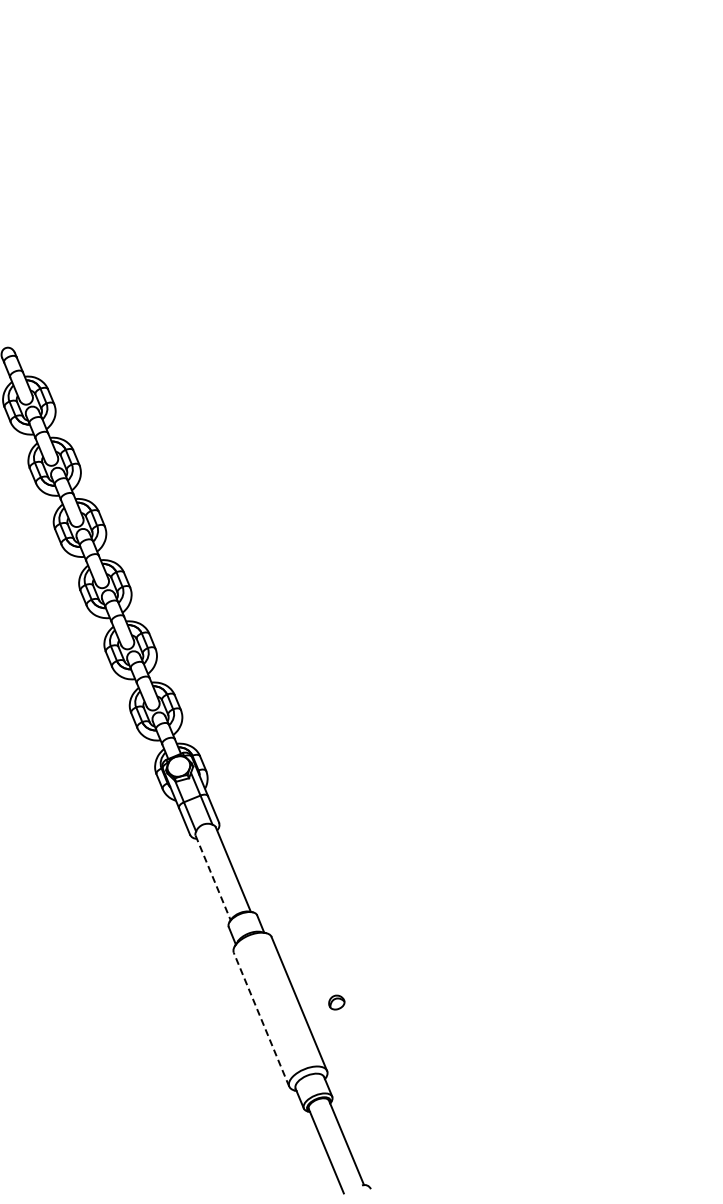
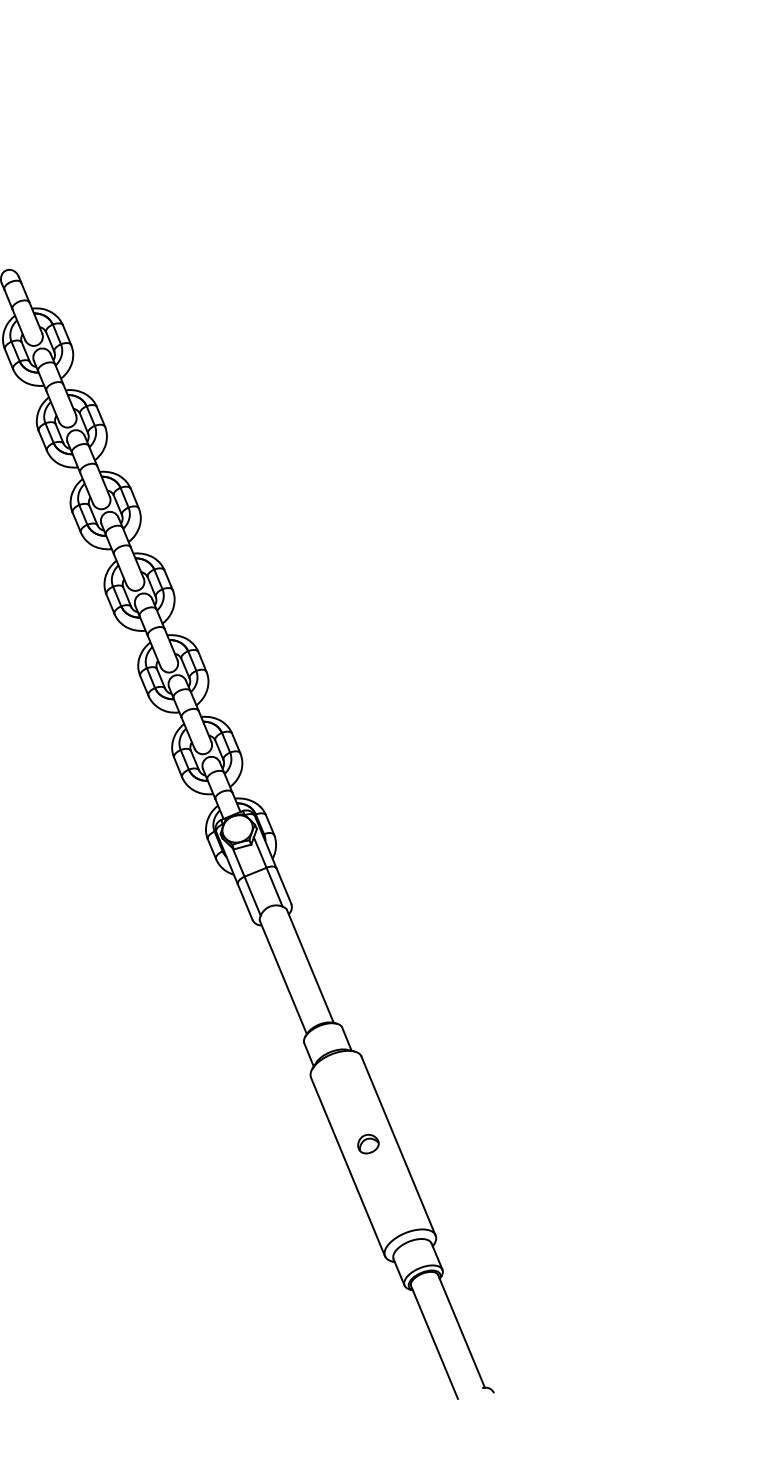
line: (213, 877) -> (283, 977), dashed -> solid
part: (336, 1002) -> (368, 1144), moved
line: (261, 1019) -> (347, 1166), dashed -> solid

